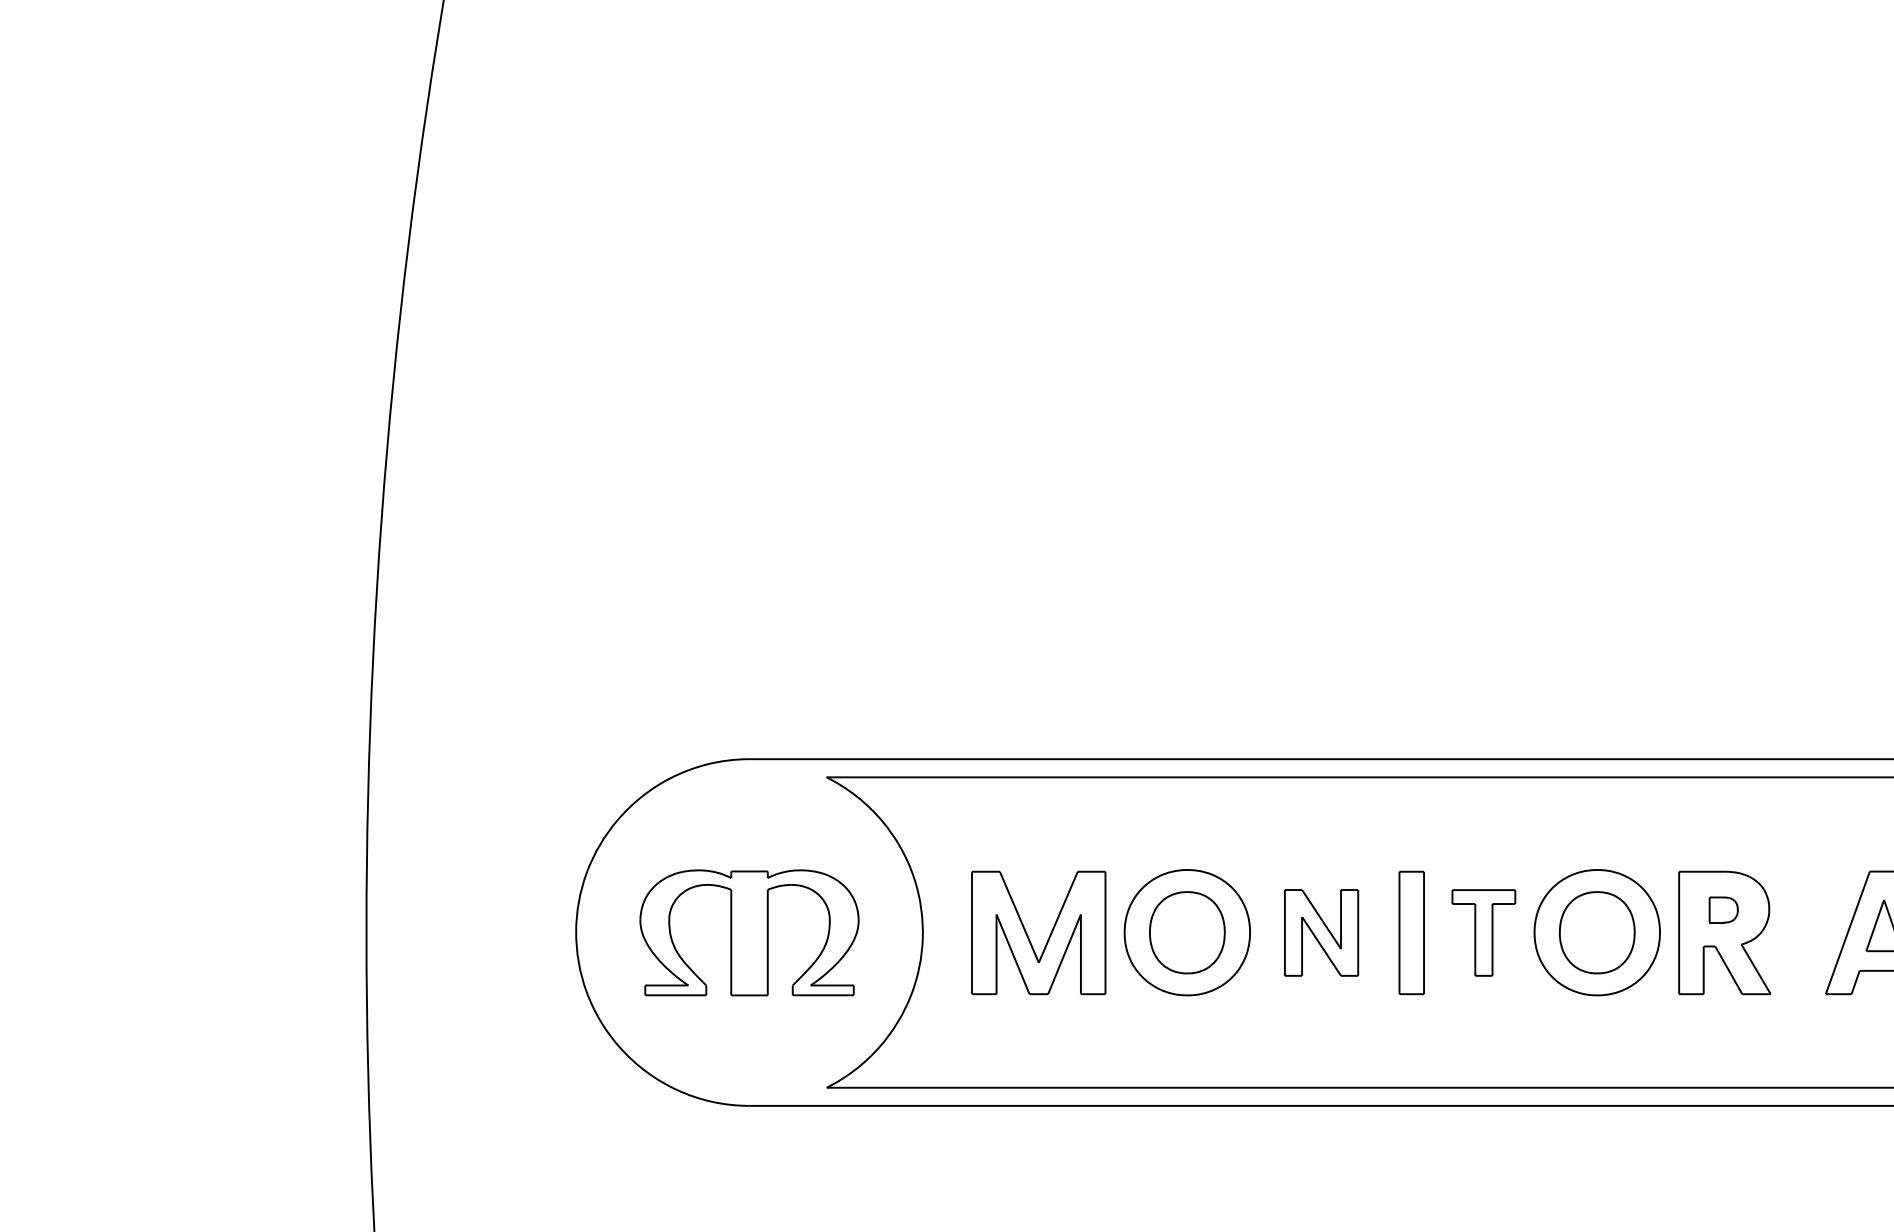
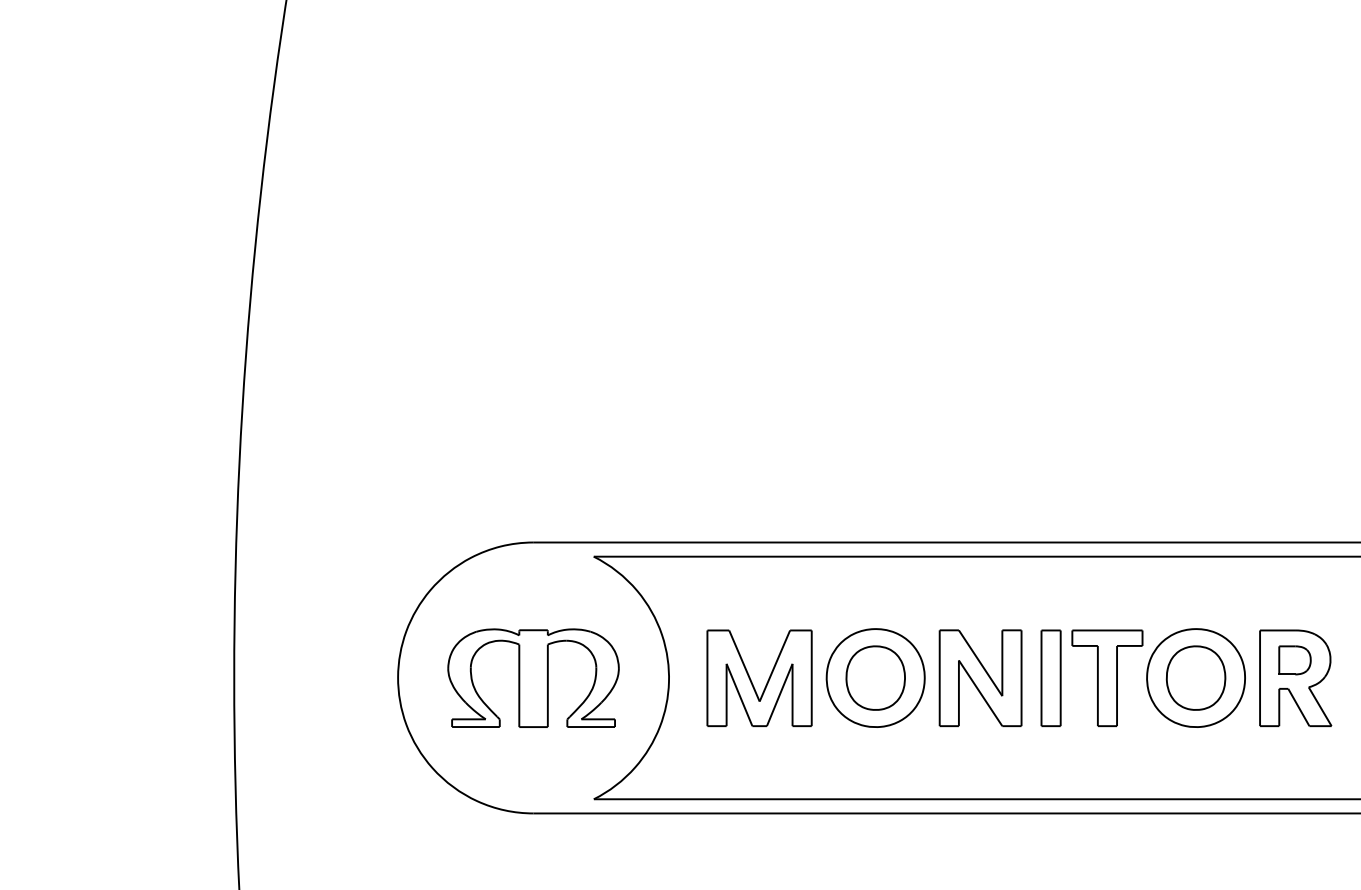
part: (1723, 909) -> (1294, 659), size x1.43
part: (1321, 932) -> (980, 677), size x1.43
part: (1483, 932) -> (1107, 677), size x1.43

